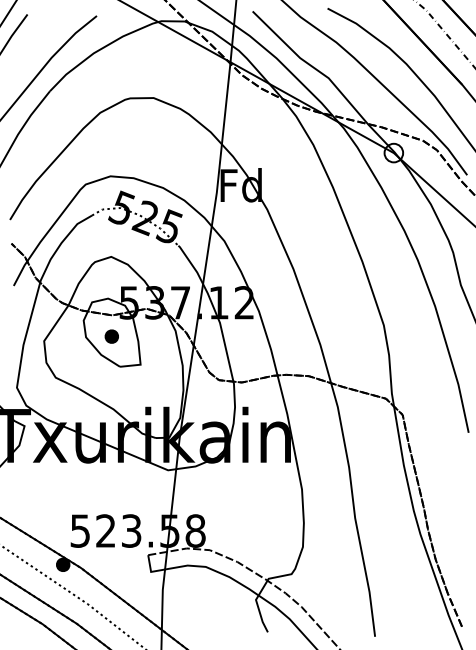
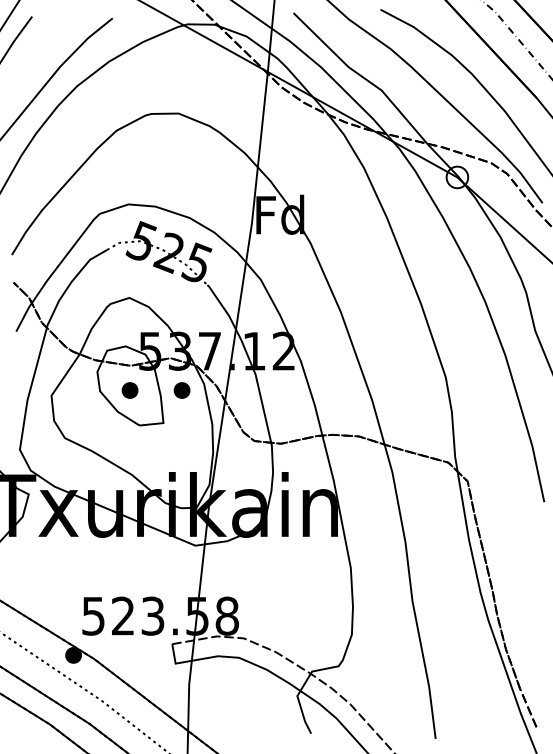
part: (156, 336) -> (181, 390), added

